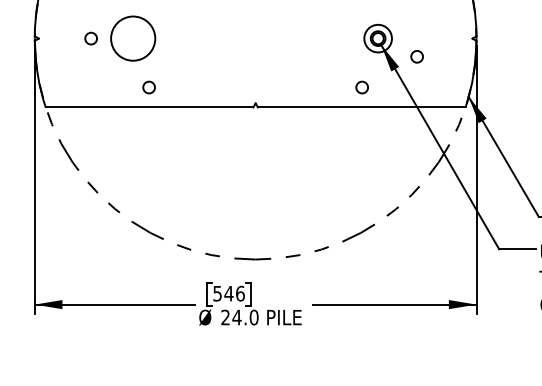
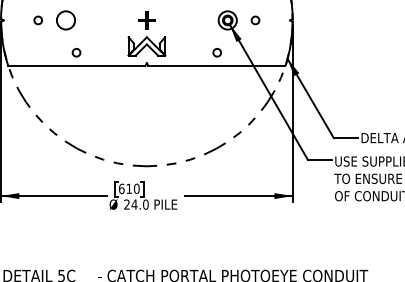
circle: (132, 38) -> (65, 20), size x0.62
circle: (417, 56) -> (255, 20), moved
part: (255, 58) -> (146, 33), added
text: (227, 293) -> (128, 188), 546 -> 610

